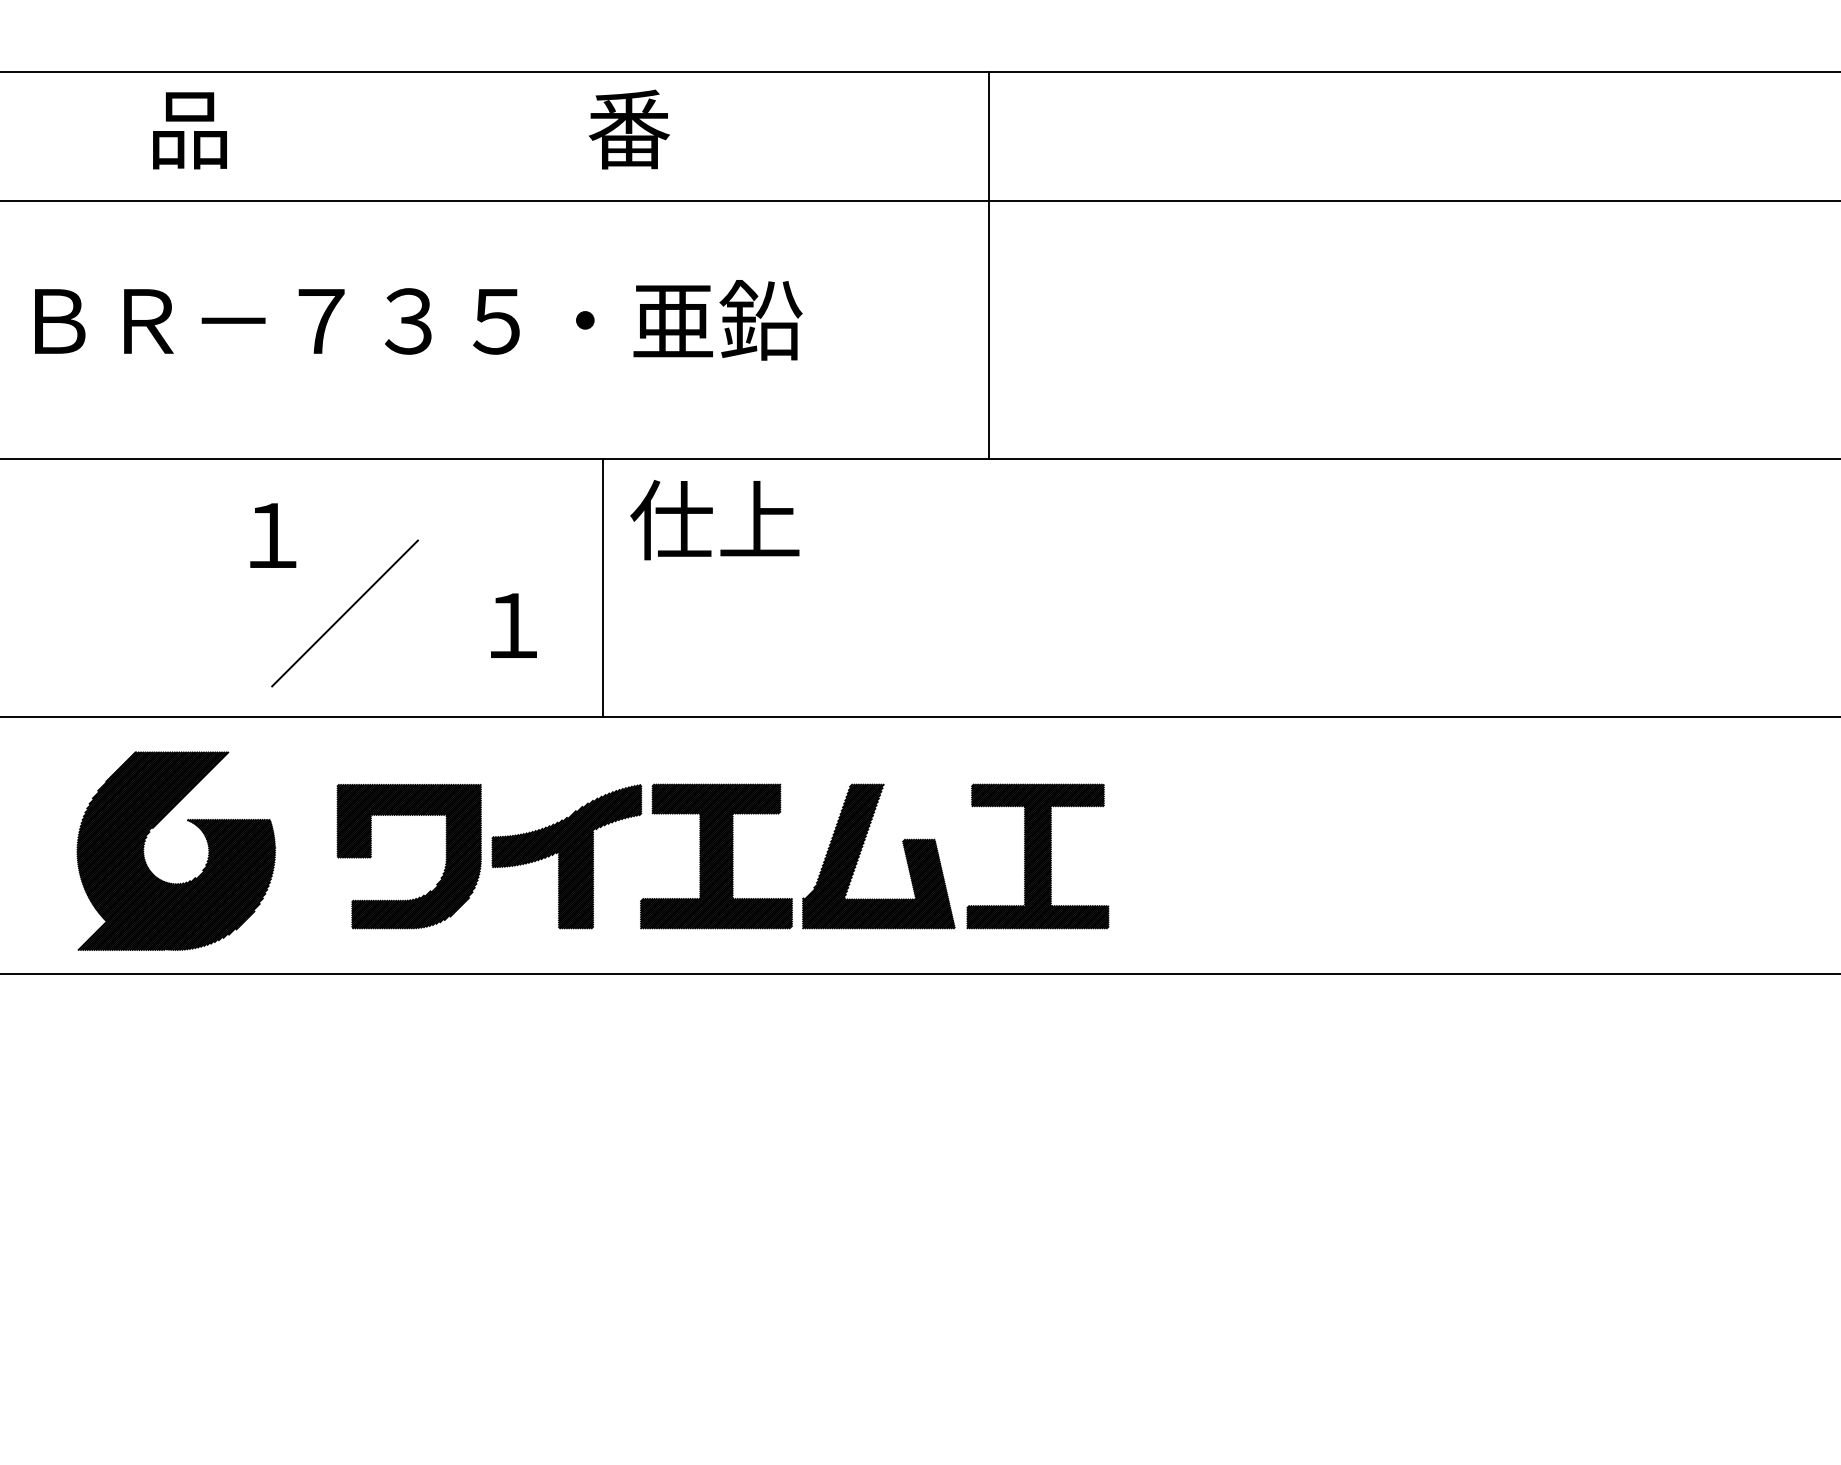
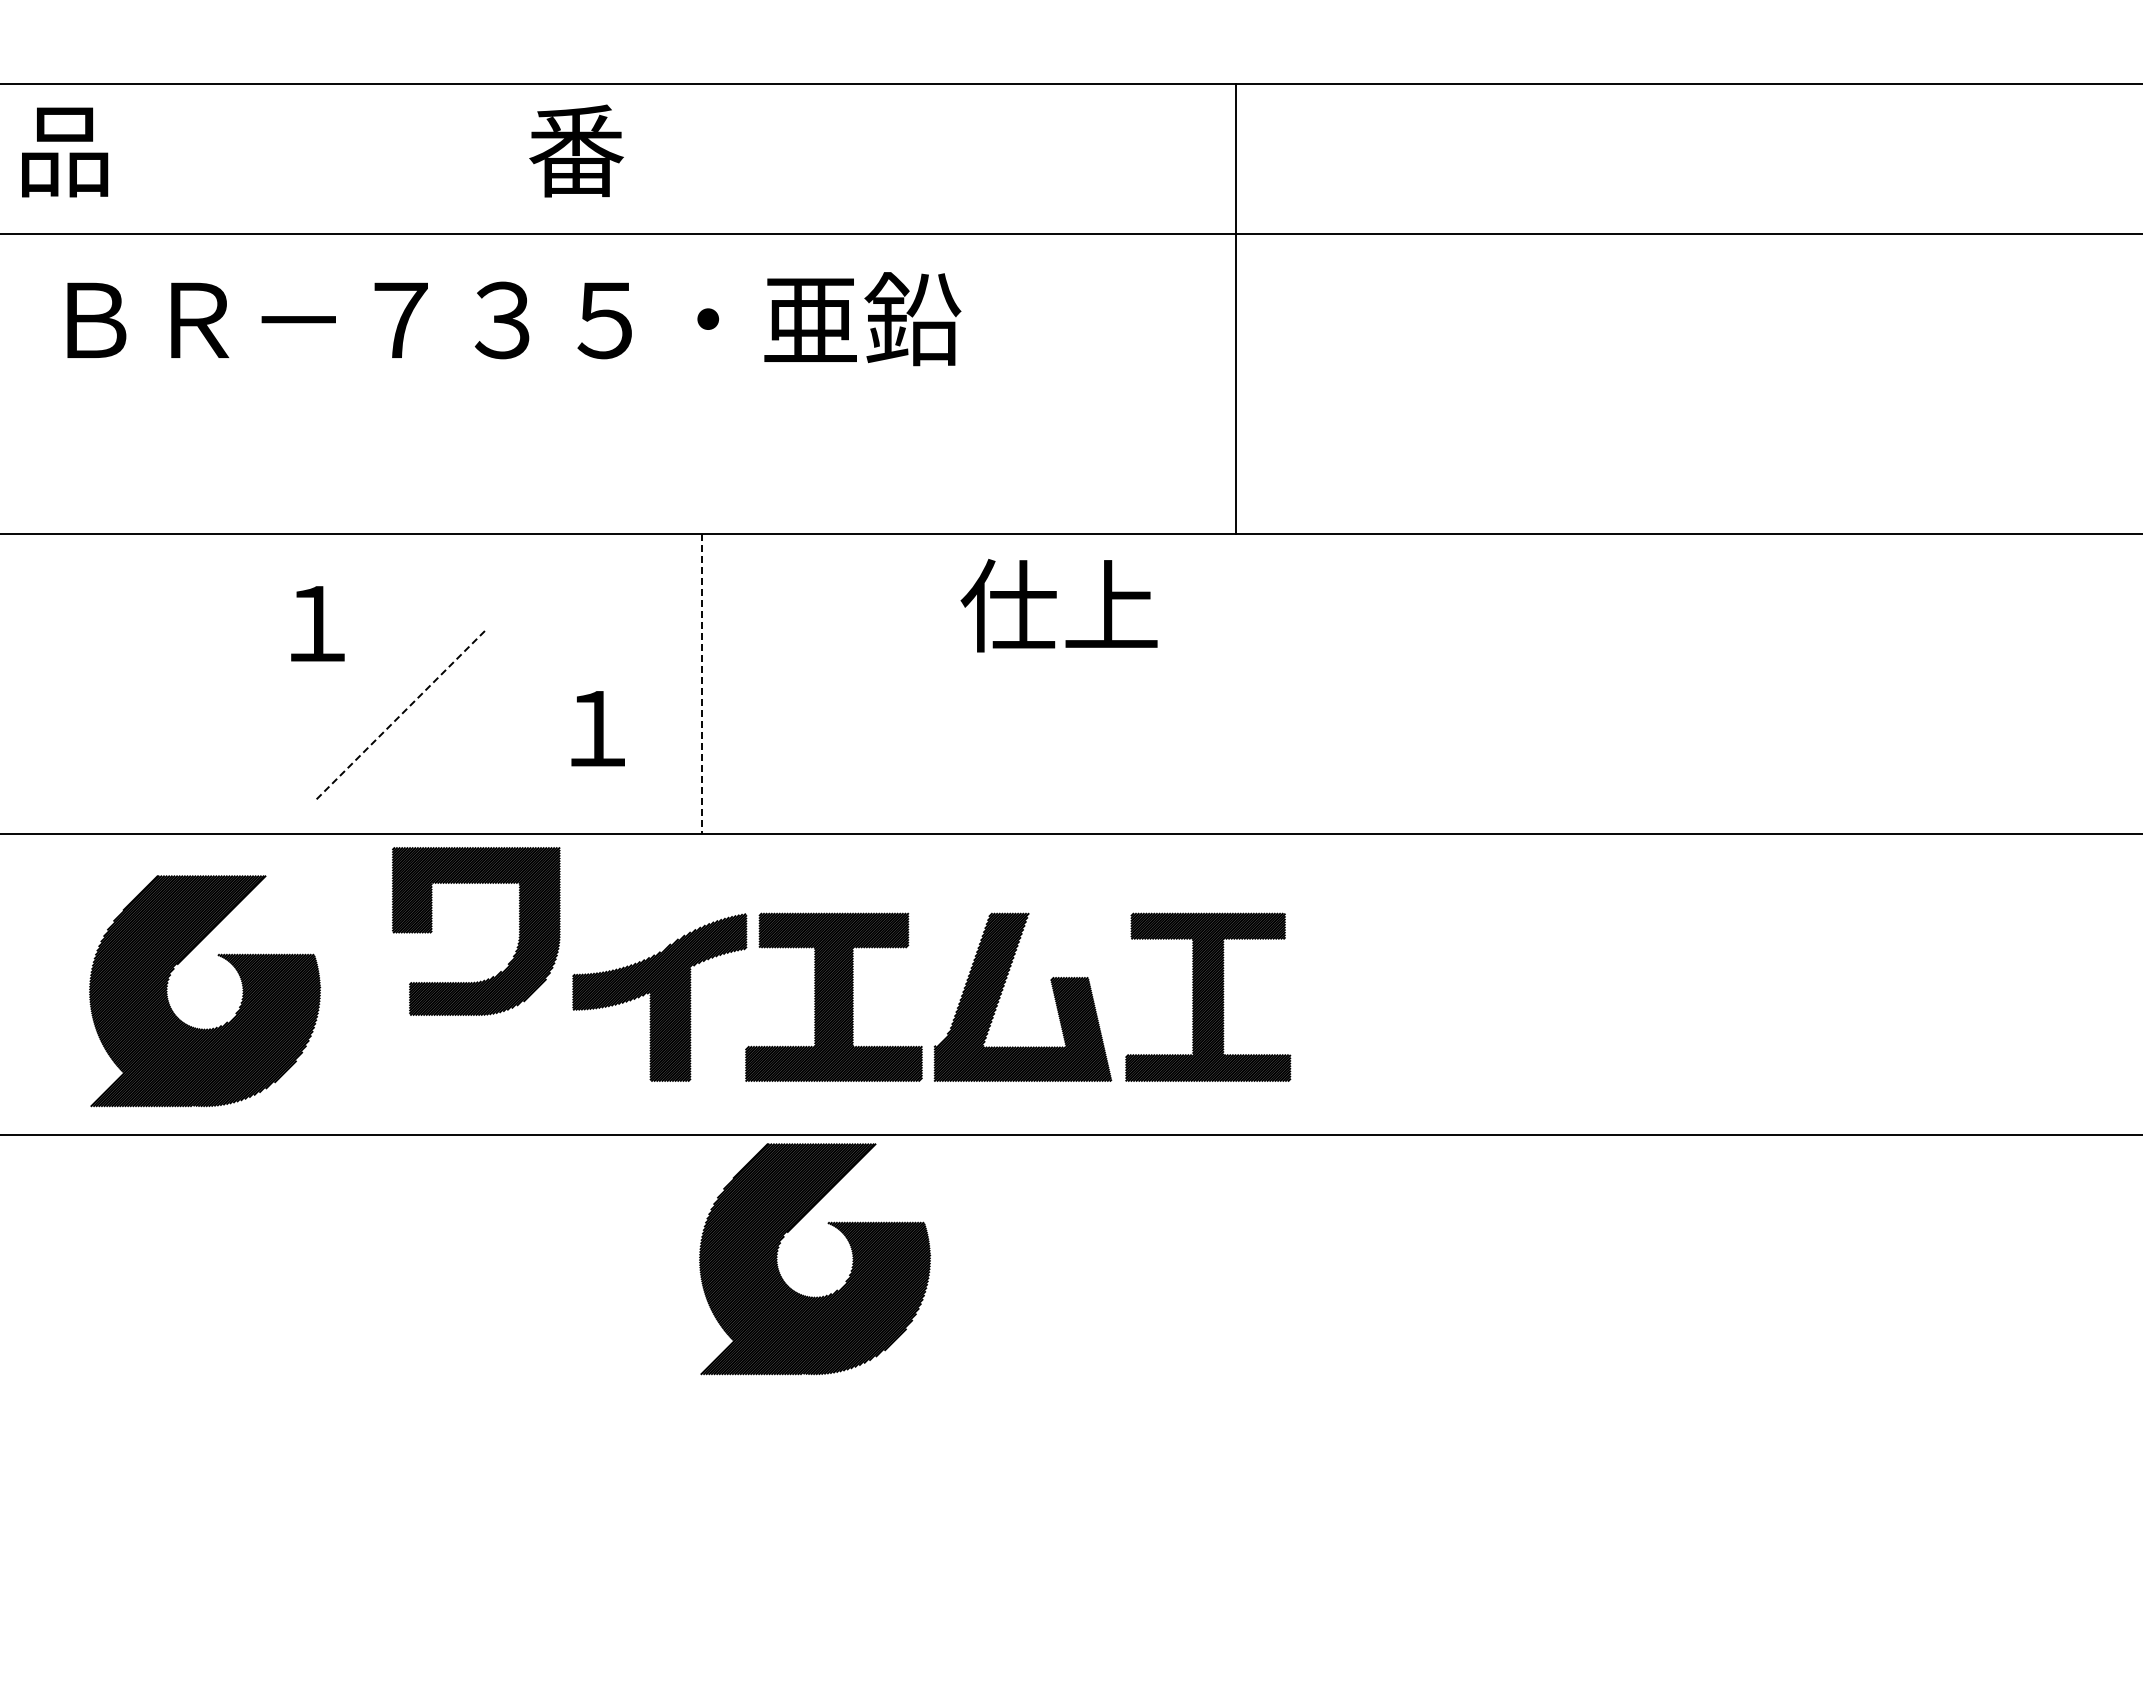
text: (411, 129) -> (322, 150), moved
line: (989, 265) -> (1235, 309), moved
text: (418, 320) -> (514, 319), moved
text: (714, 519) -> (1058, 605), moved
line: (602, 587) -> (701, 684), solid -> dashed
line: (345, 613) -> (401, 714), solid -> dashed
part: (445, 859) -> (518, 934), moved
part: (730, 1091) -> (850, 1270), added

